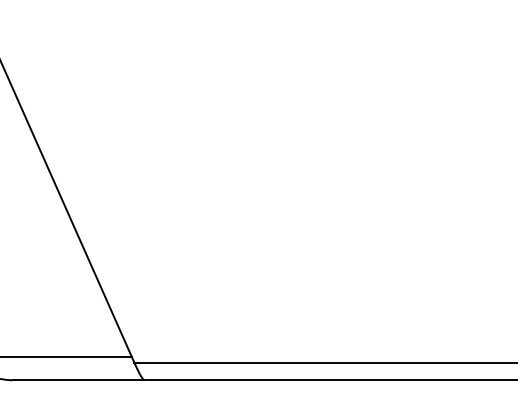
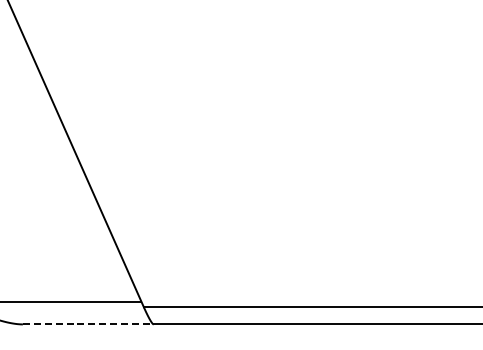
line: (78, 380) -> (88, 324), solid -> dashed

